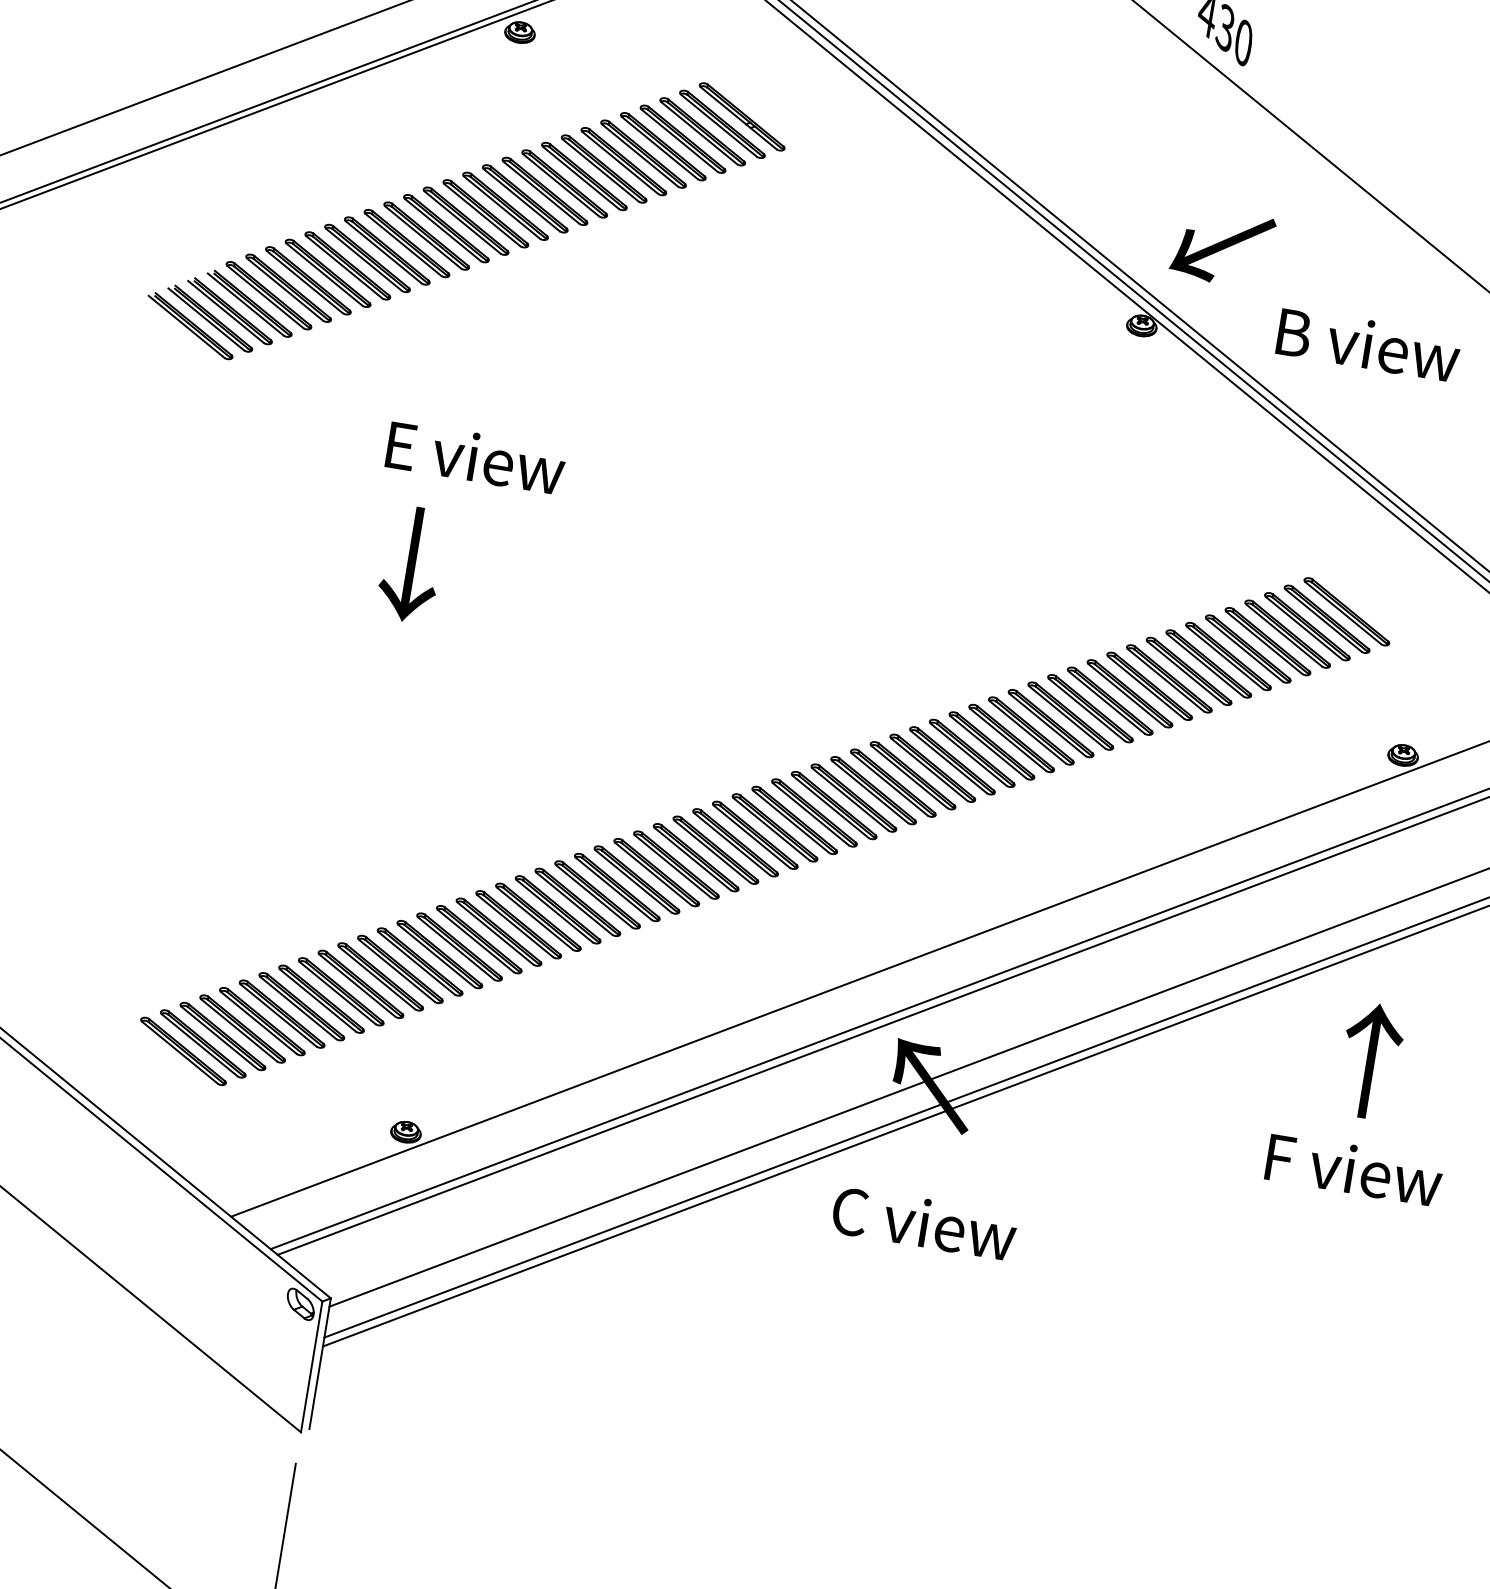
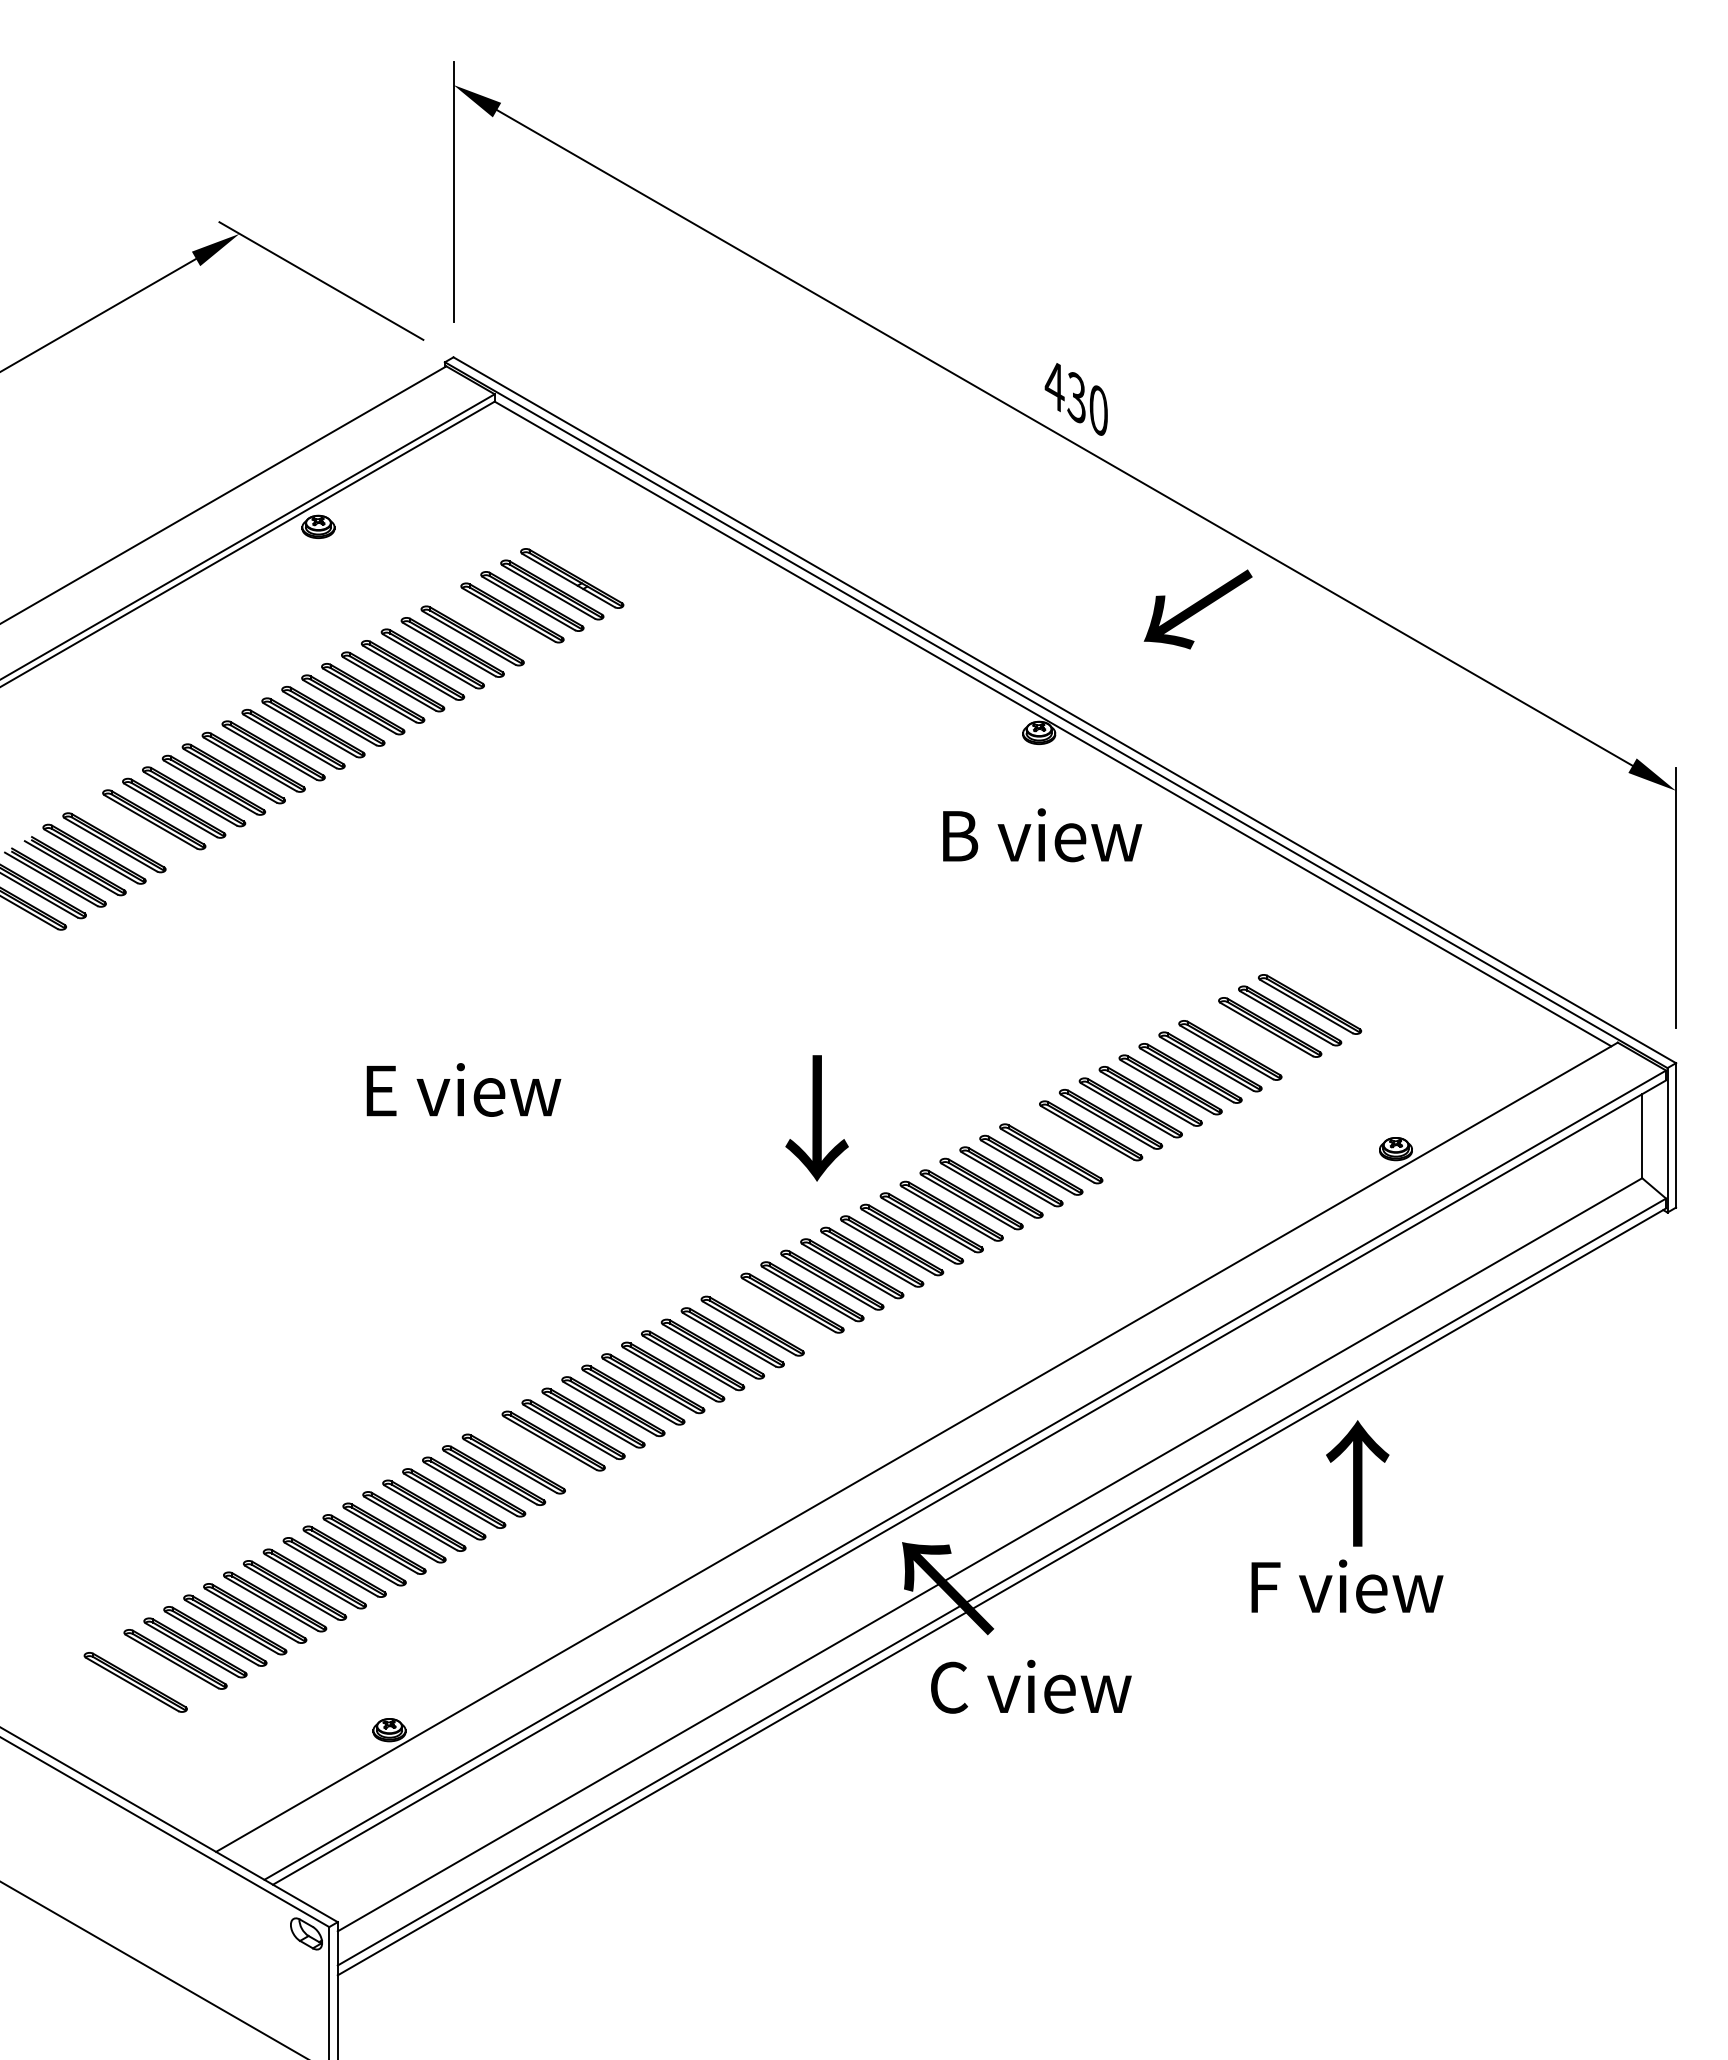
part: (663, 146) -> (492, 624), removed
text: (1222, 247) -> (1197, 609), moved
part: (308, 280) -> (134, 830), removed
text: (1368, 344) -> (1042, 835), moved
text: (475, 457) -> (463, 1089), moved
text: (410, 564) -> (816, 1118), moved
part: (1287, 633) -> (1250, 1038), removed
part: (1110, 700) -> (1071, 1141), removed
part: (814, 812) -> (772, 1314), removed
part: (577, 902) -> (533, 1452), removed
part: (203, 1043) -> (155, 1670), removed
text: (1370, 1060) -> (1357, 1483), moved
text: (1354, 1169) -> (1347, 1586), moved
text: (924, 1223) -> (1031, 1686), moved

